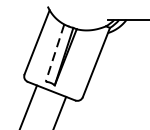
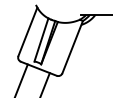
line: (55, 53) -> (41, 40), dashed -> solid

